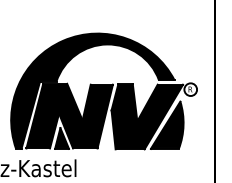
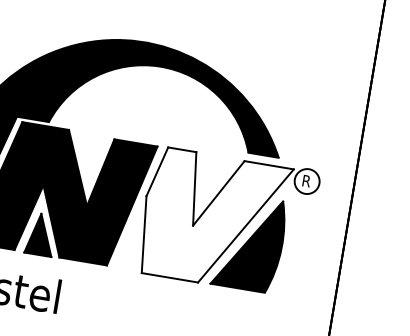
fill: (147, 116) -> (214, 219), removed

